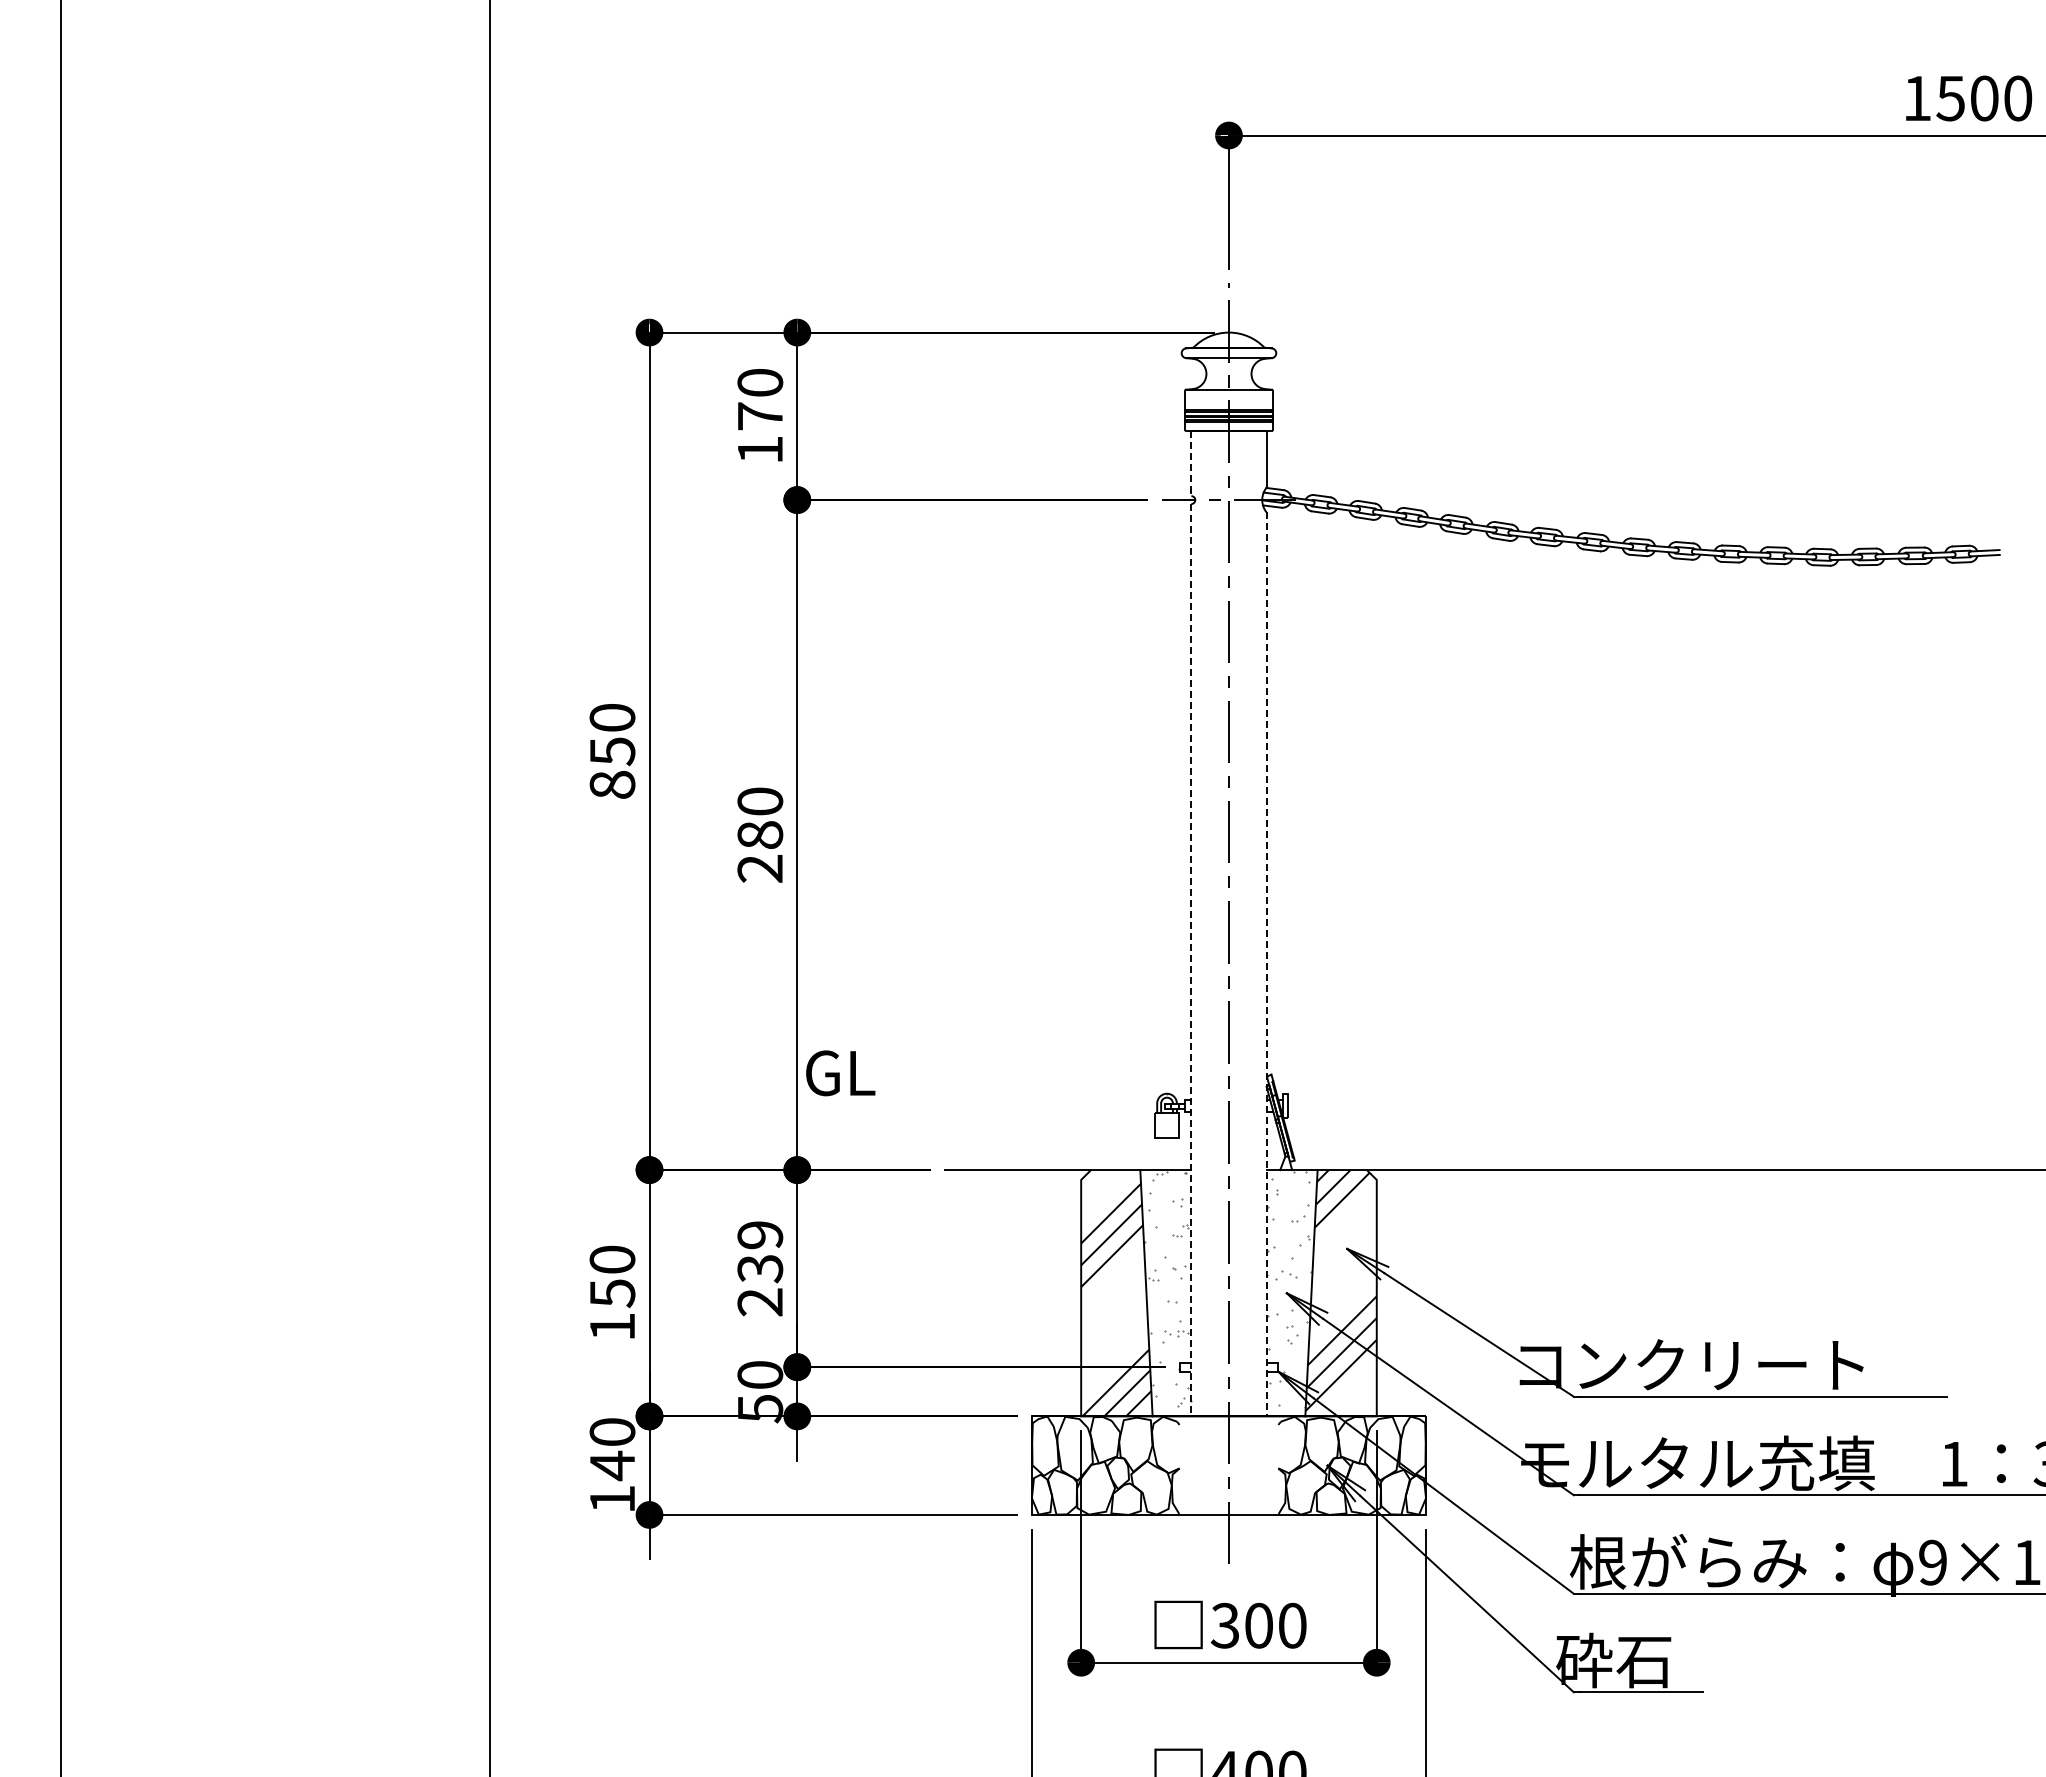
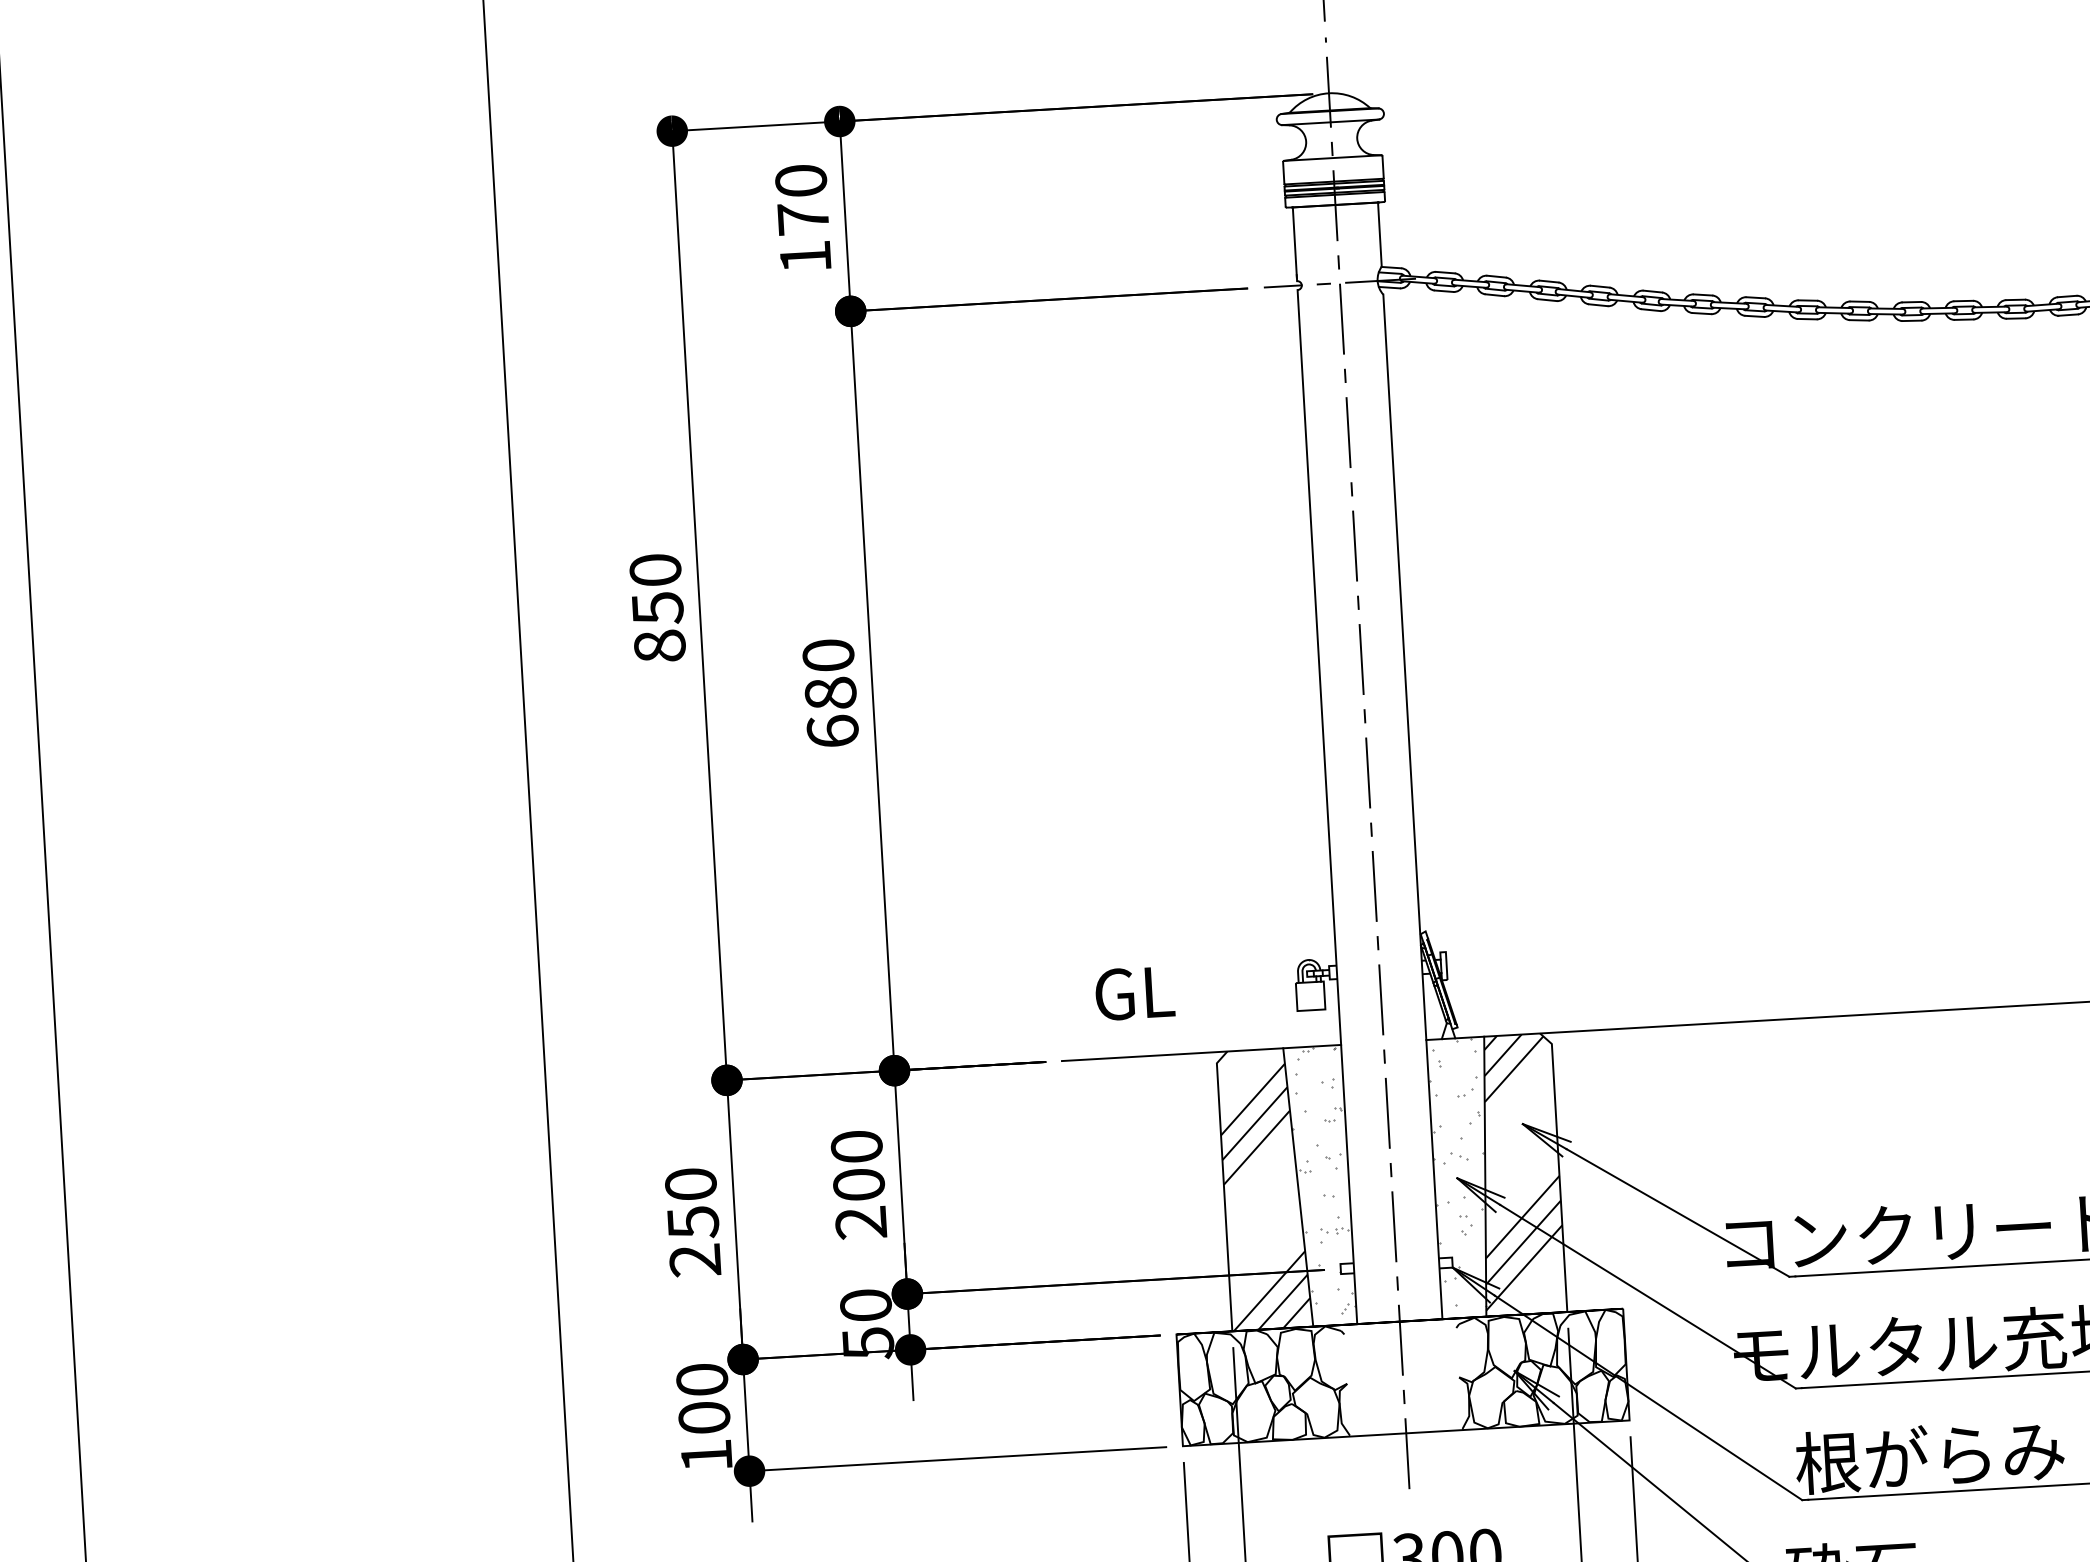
line: (1191, 463) -> (1295, 244), dashed -> solid
text: (760, 868) -> (833, 731), 280 -> 680
line: (1191, 960) -> (1327, 807), dashed -> solid
line: (1266, 964) -> (1412, 807), dashed -> solid
text: (840, 1073) -> (1134, 993), moved
text: (760, 1252) -> (858, 1166), 239 -> 200
text: (611, 1326) -> (694, 1260), 150 -> 250
text: (612, 1465) -> (704, 1417), 140 -> 100

